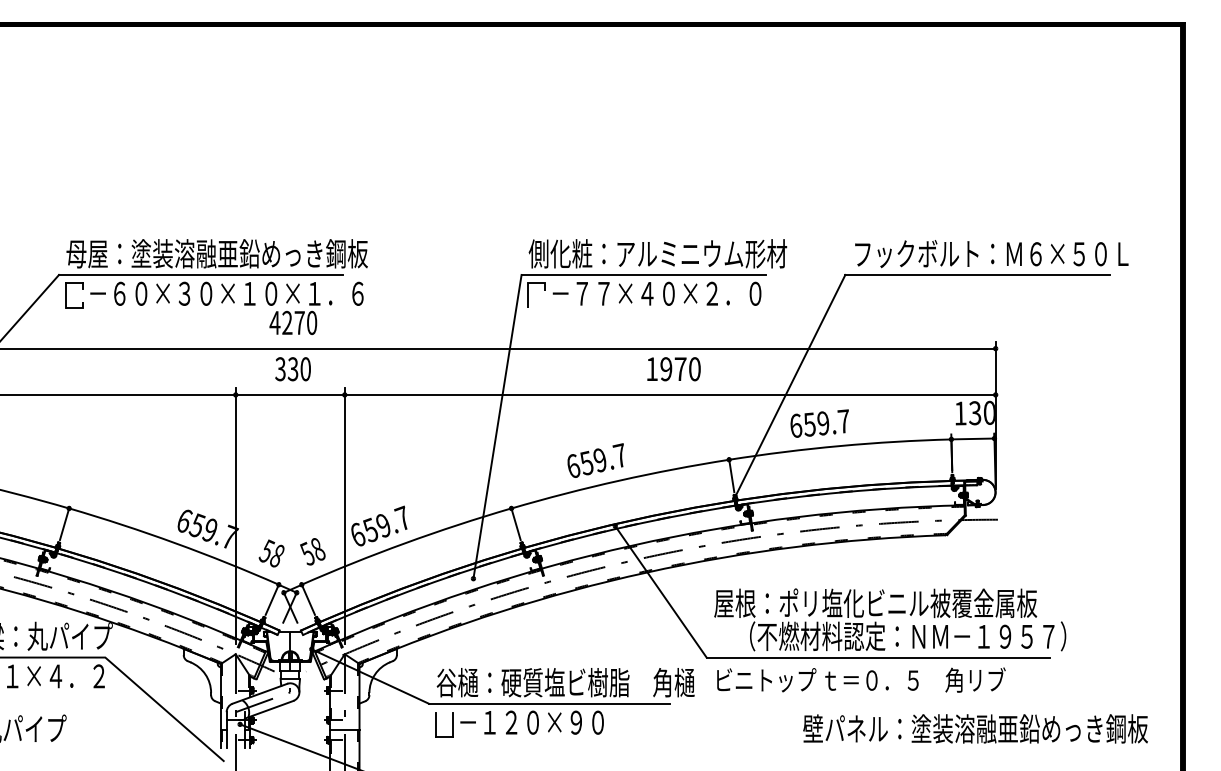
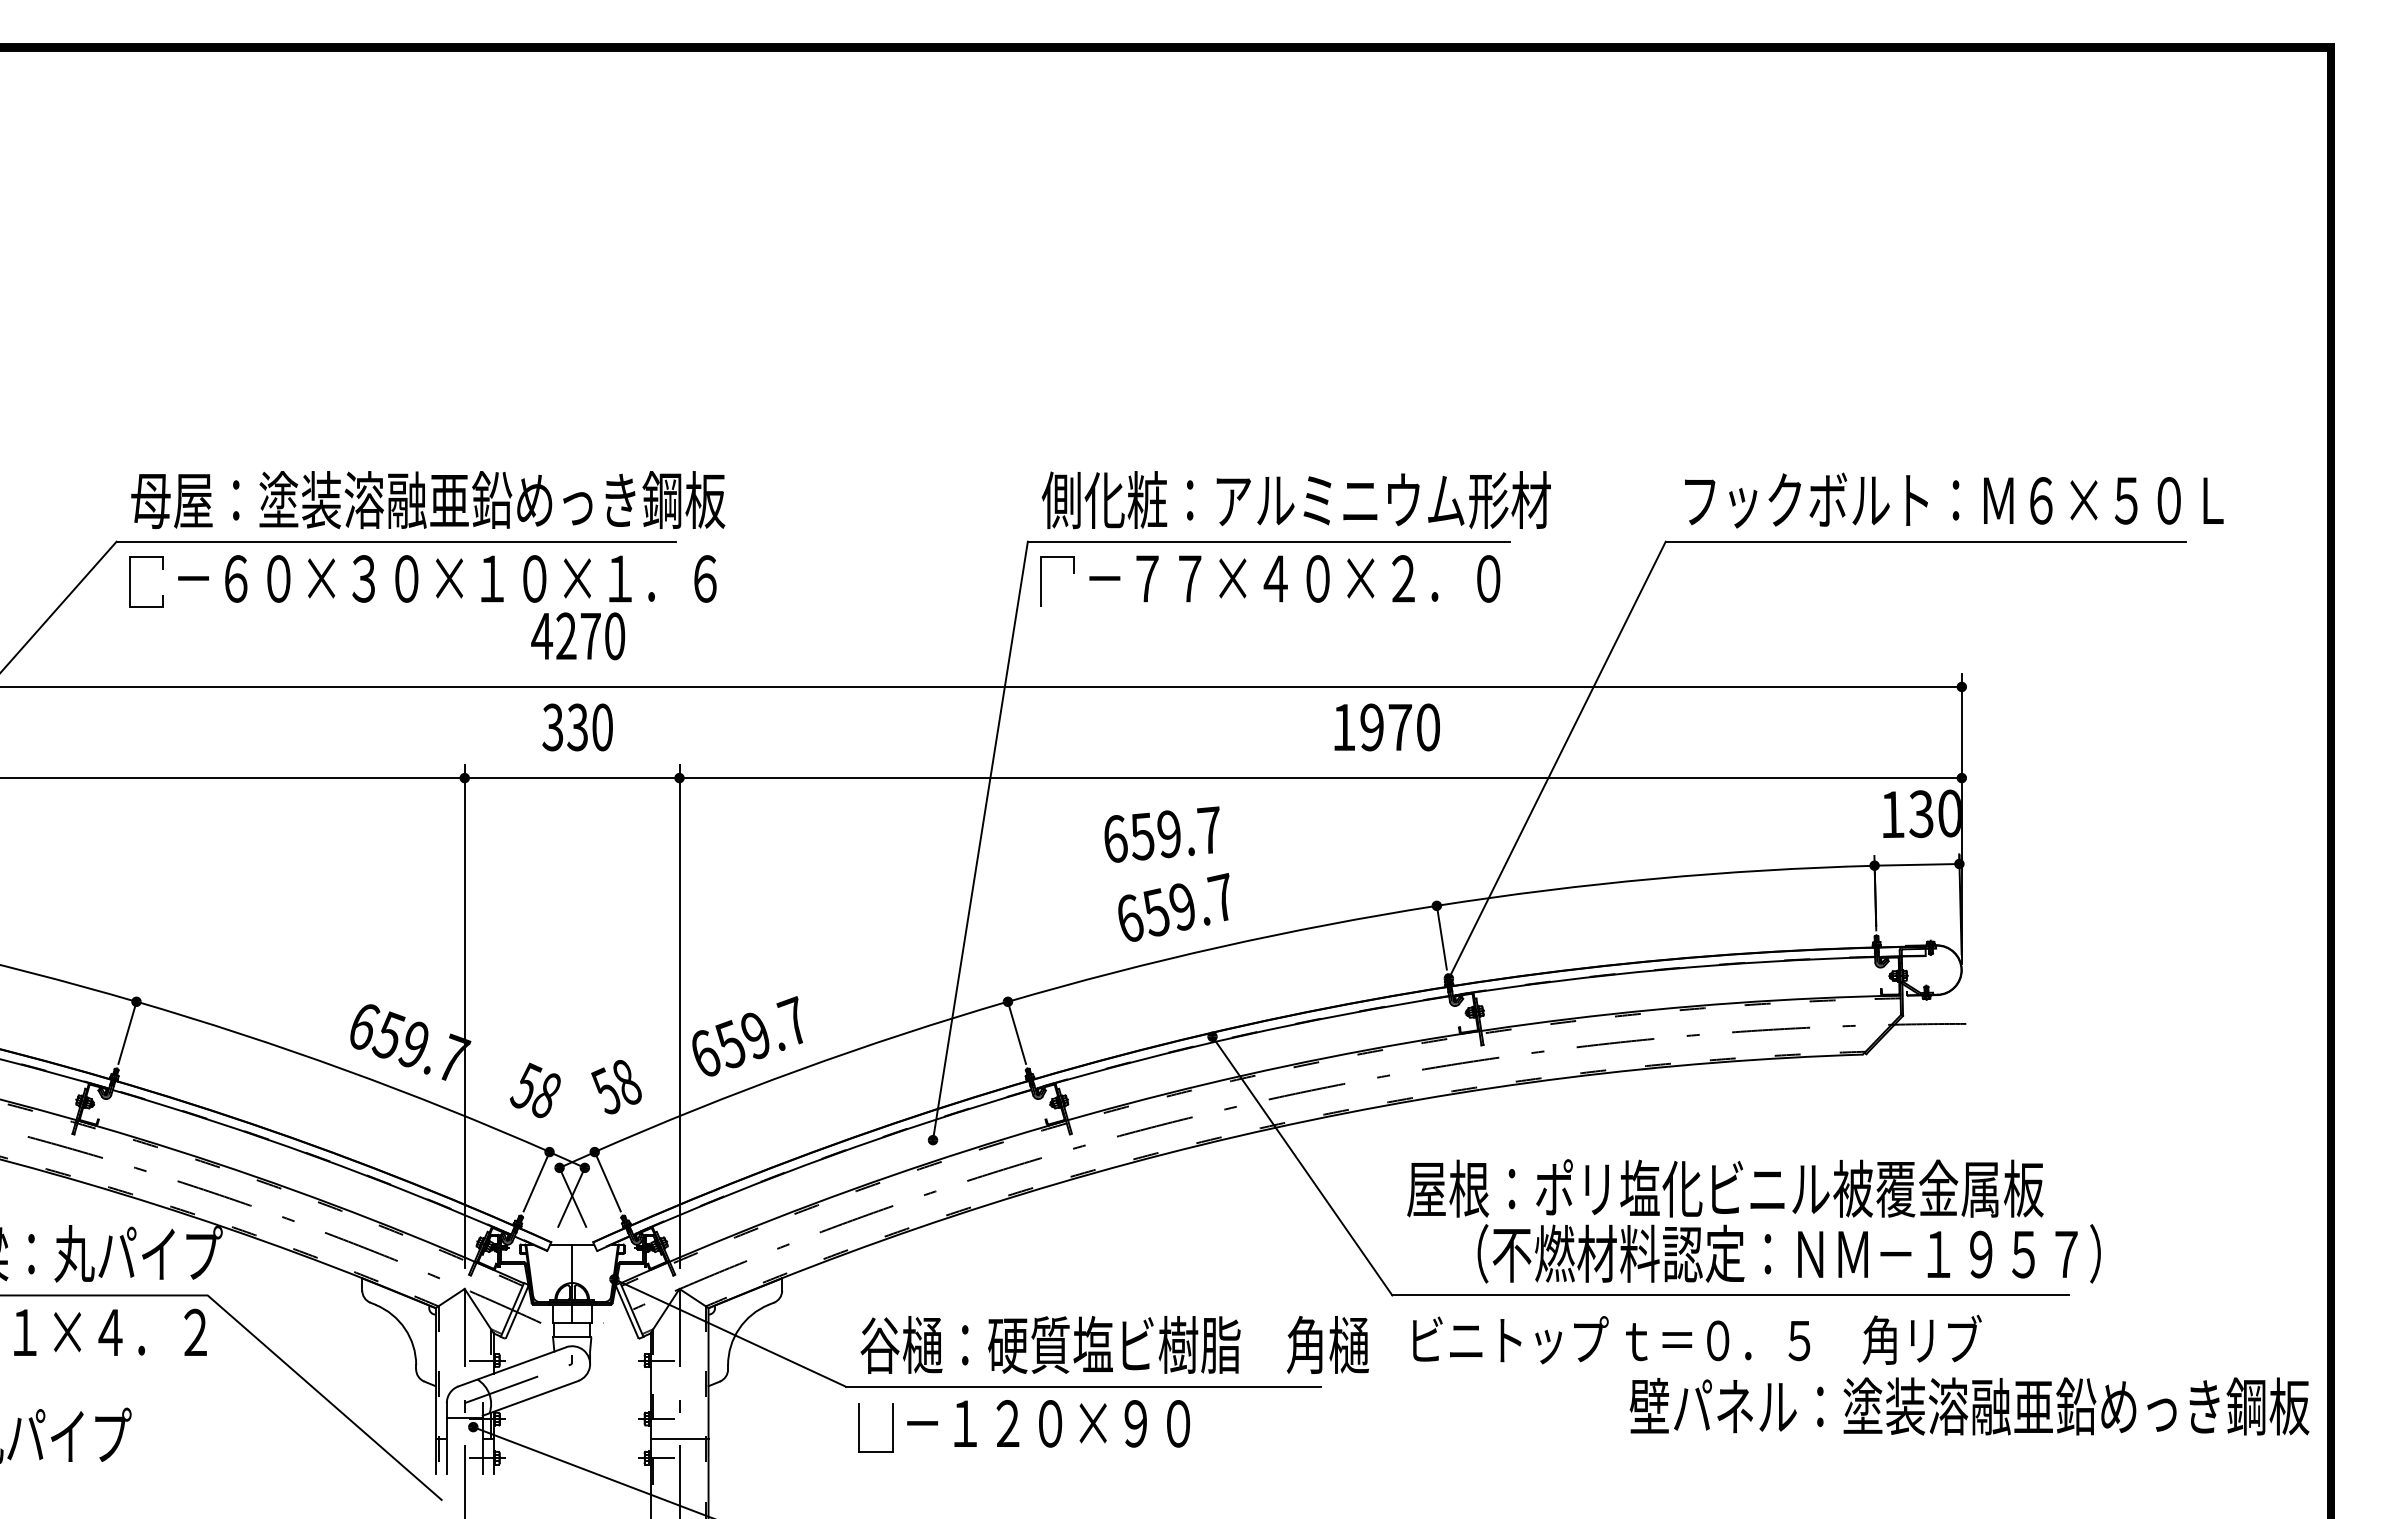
text: (673, 369) -> (1386, 727), moved
text: (819, 423) -> (1161, 834), moved
text: (975, 728) -> (1969, 1405), moved

